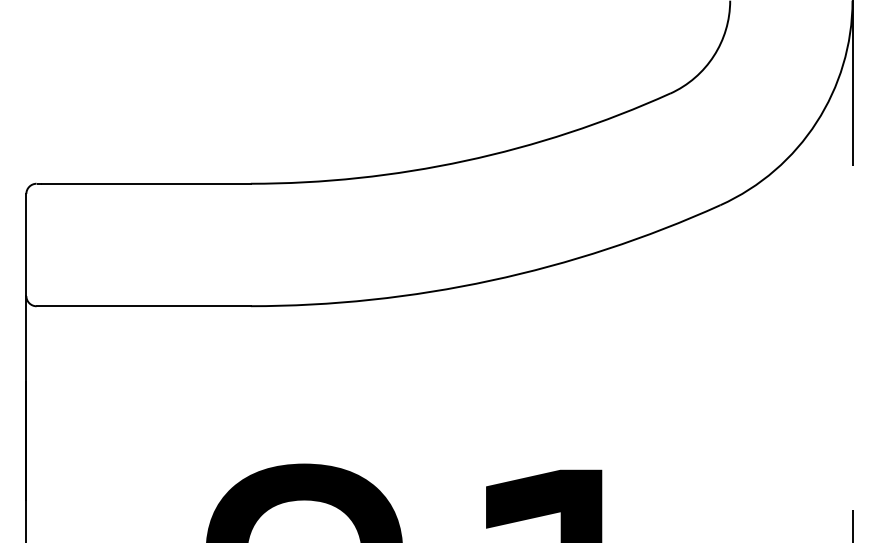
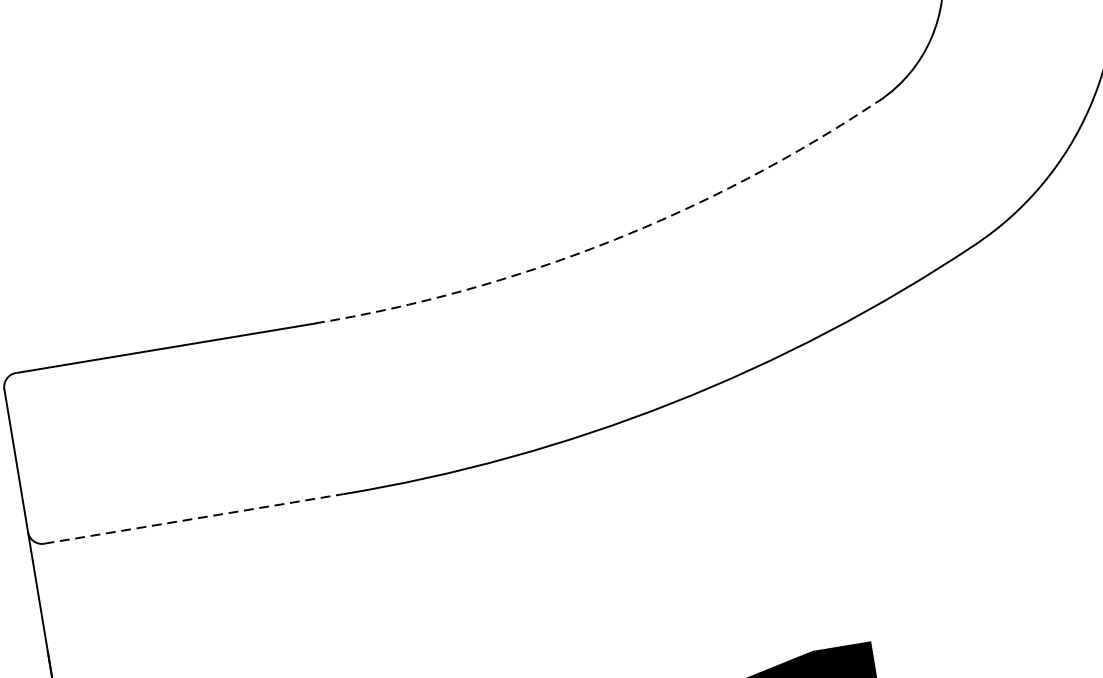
arc: (465, 160) -> (609, 241), solid -> dashed
line: (144, 306) -> (195, 519), solid -> dashed

